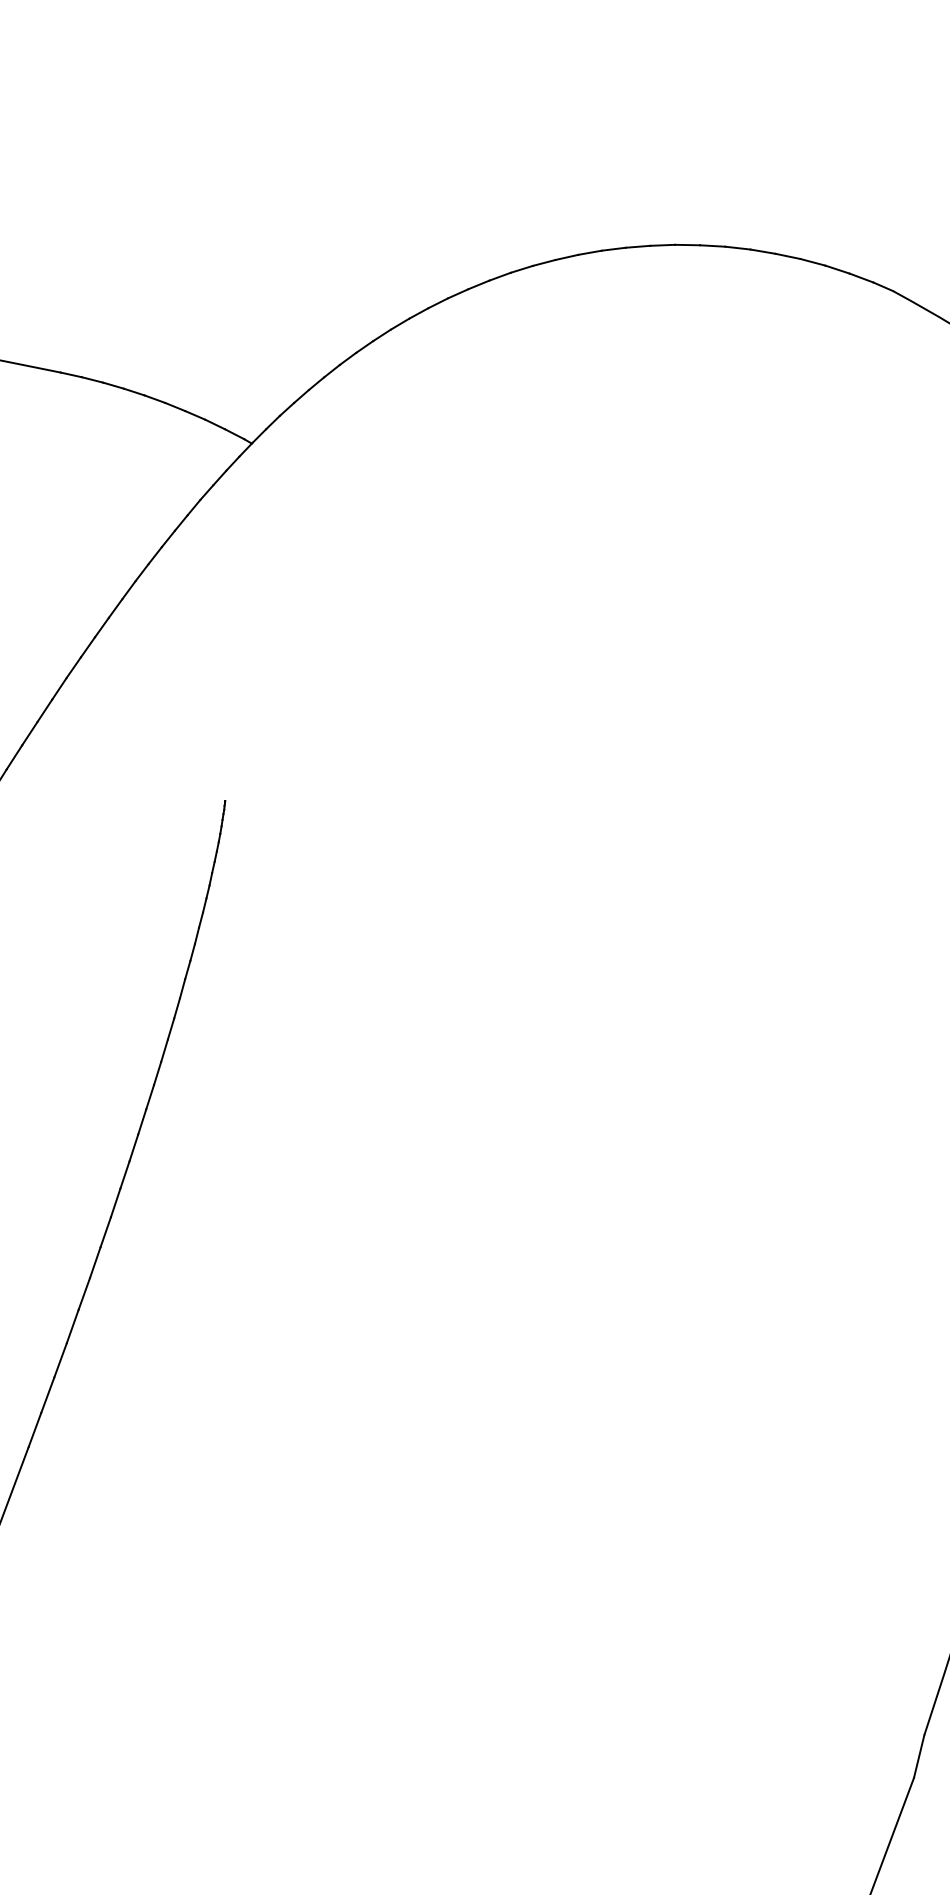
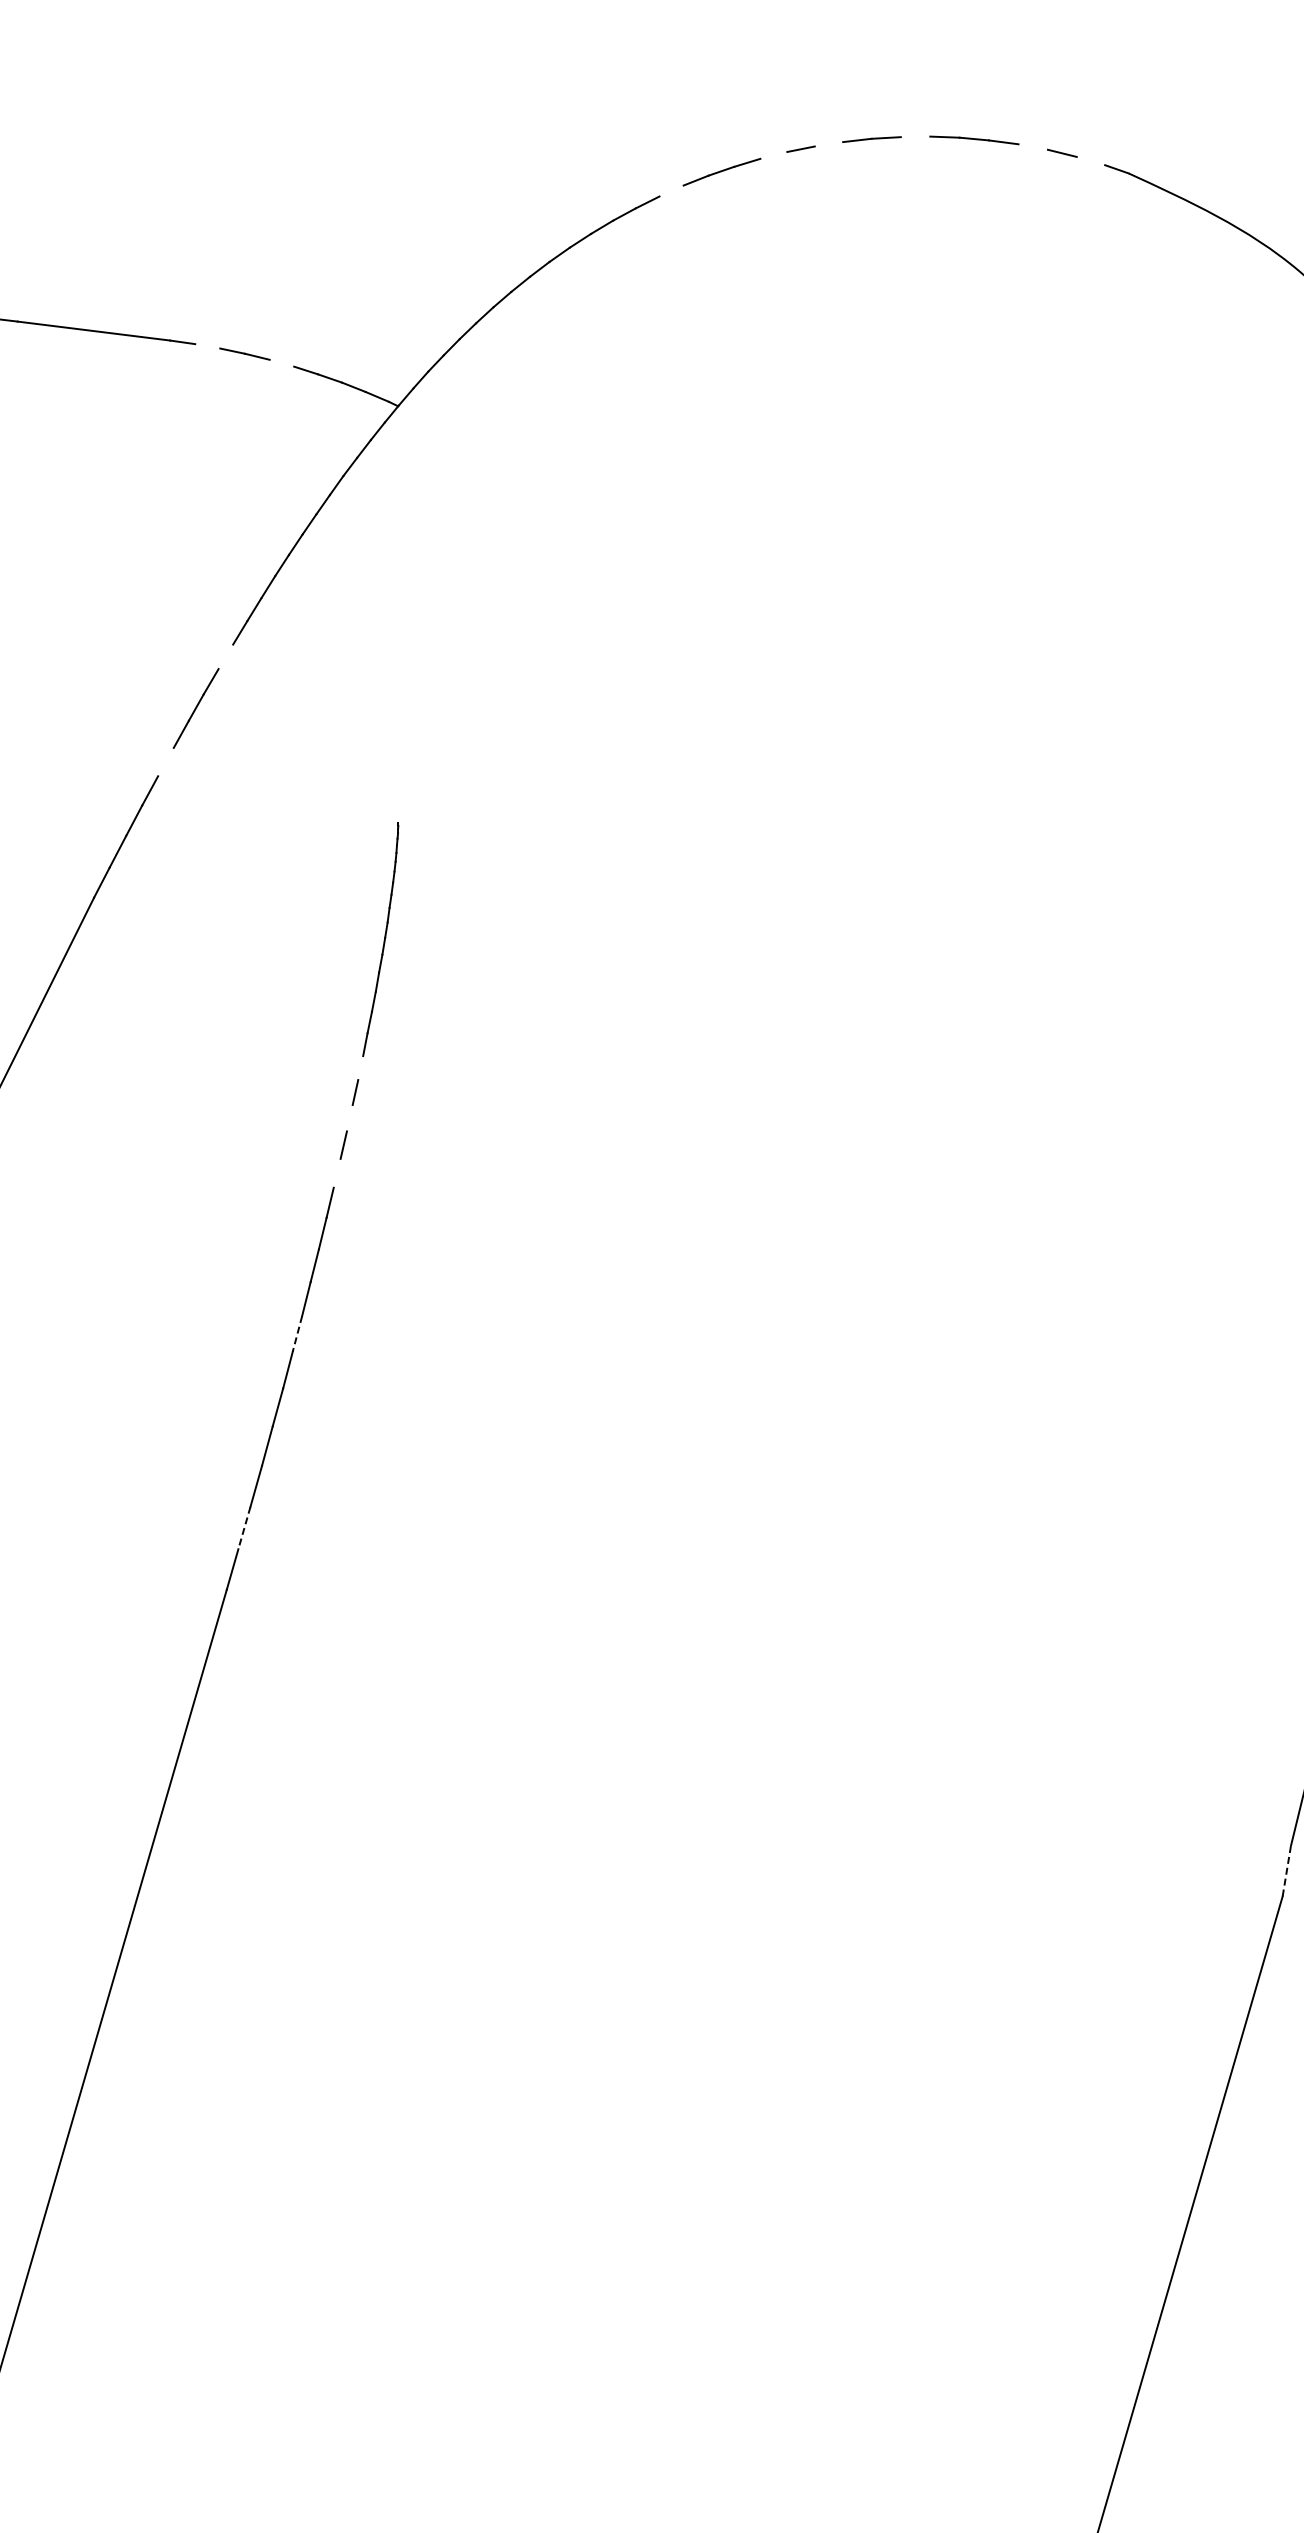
line: (712, 245) -> (915, 136), removed
line: (637, 246) -> (828, 144), removed
line: (589, 252) -> (773, 155), removed
line: (812, 261) -> (1032, 146), removed
line: (500, 276) -> (671, 190), removed
line: (861, 277) -> (1090, 160), removed
line: (92, 380) -> (207, 346), removed
line: (154, 398) -> (281, 362), removed
line: (87, 646) -> (225, 656), removed
line: (29, 733) -> (165, 761), removed
line: (176, 1008) -> (360, 1068), removed
line: (164, 1050) -> (349, 1118), removed
line: (149, 1096) -> (336, 1172), removed
line: (105, 1232) -> (297, 1334), solid -> dashed
line: (47, 1395) -> (244, 1528), solid -> dashed
line: (918, 1755) -> (1286, 1870), solid -> dashed

